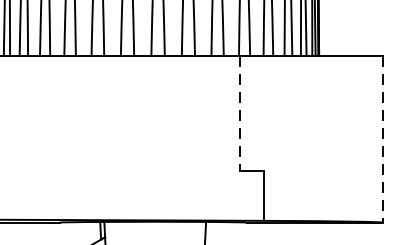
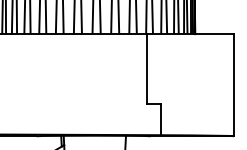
line: (239, 113) -> (146, 69), dashed -> solid
line: (381, 139) -> (233, 85), dashed -> solid

